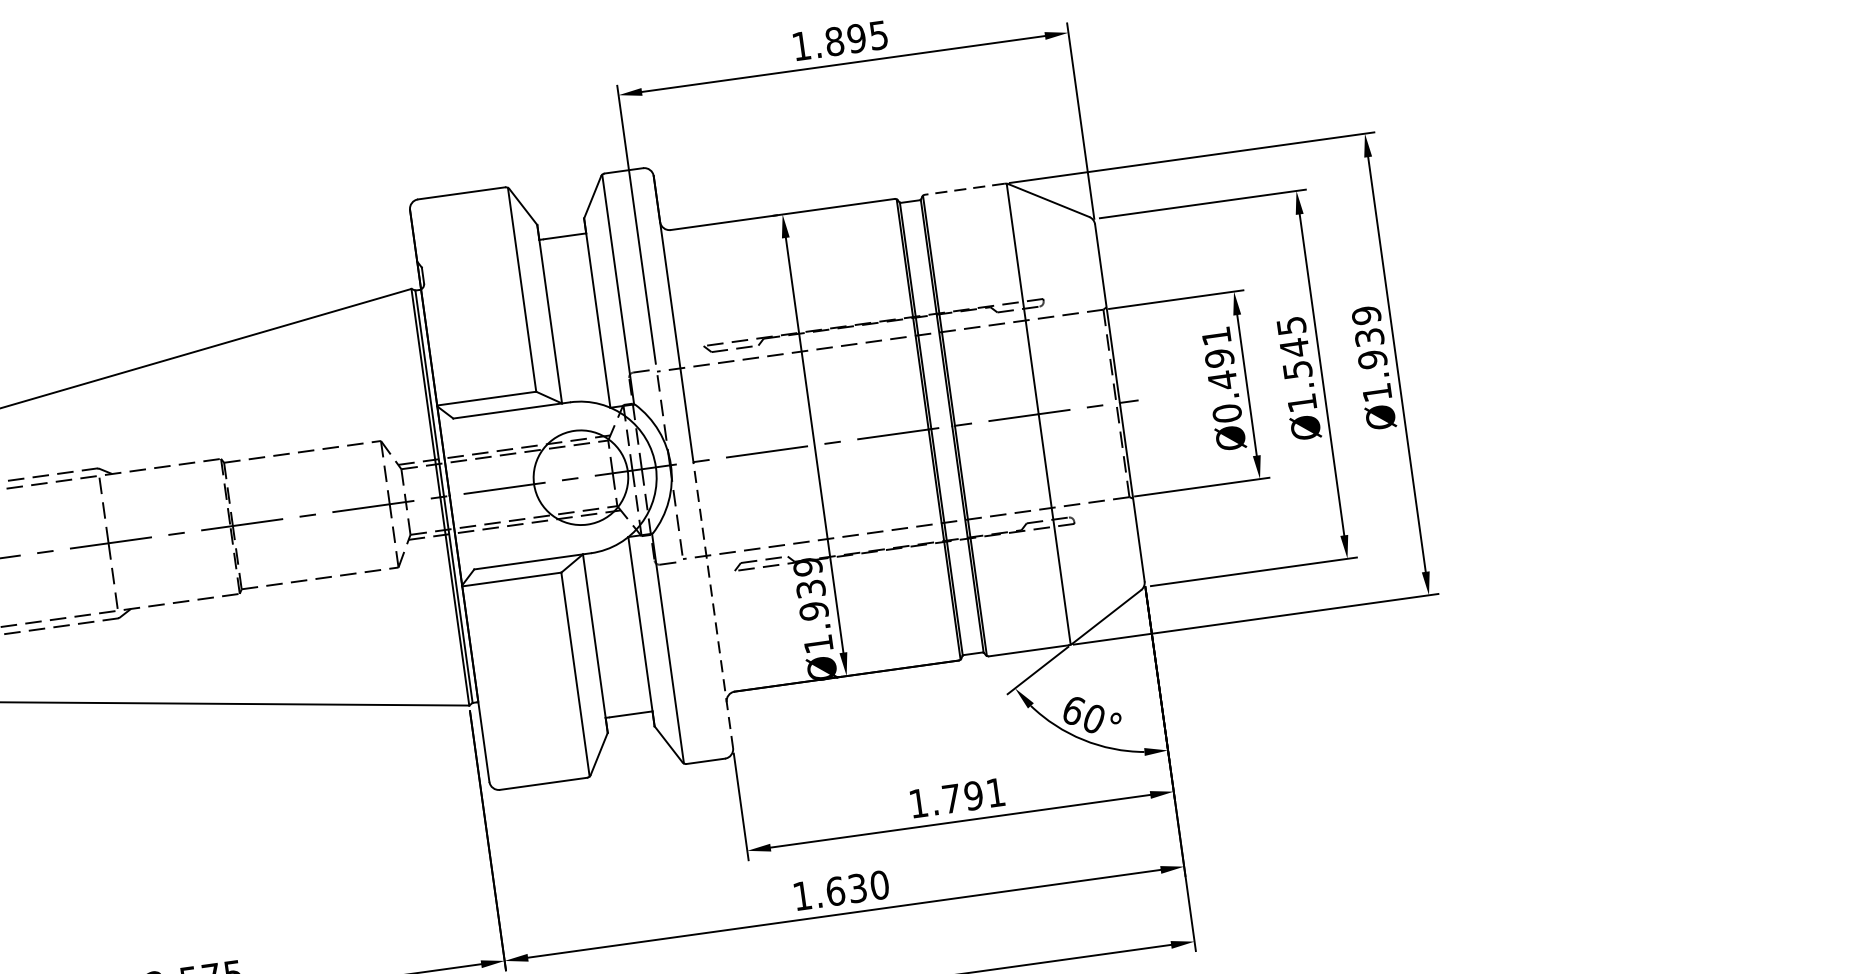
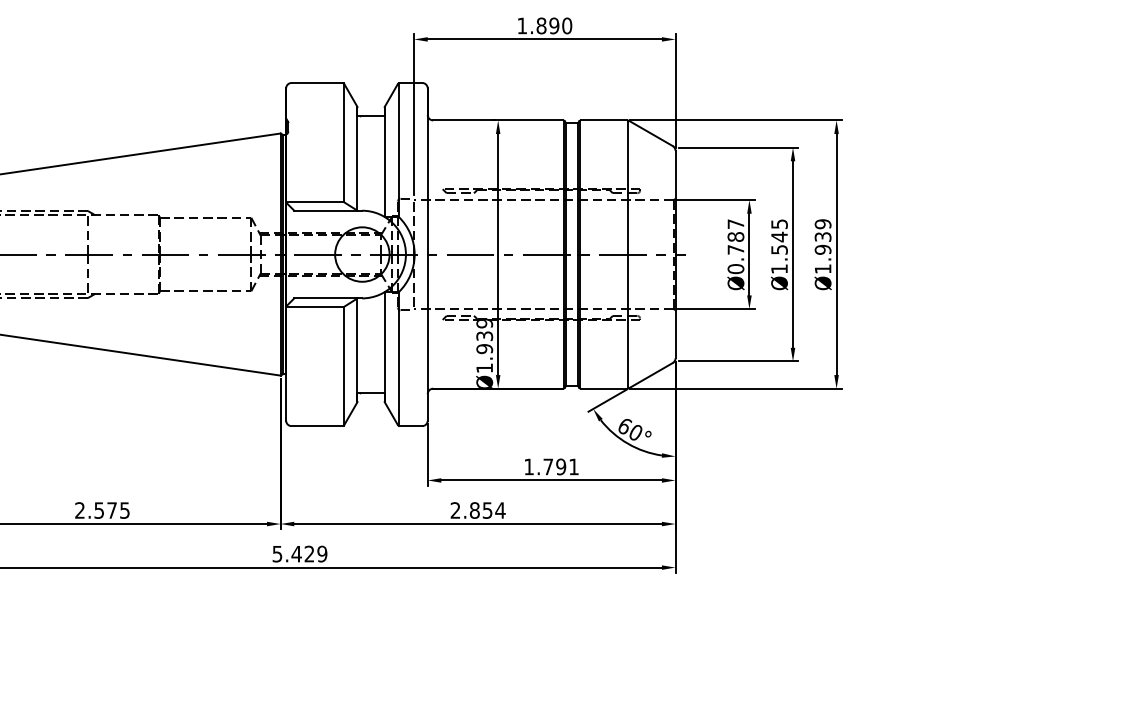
text: (879, 34) -> (567, 25), 1.895 -> 1.890
line: (963, 189) -> (603, 120), dashed -> solid
text: (1218, 359) -> (735, 237), Ø0.491 -> Ø0.787
line: (712, 604) -> (427, 337), dashed -> solid
text: (840, 890) -> (477, 510), 1.630 -> 2.854

